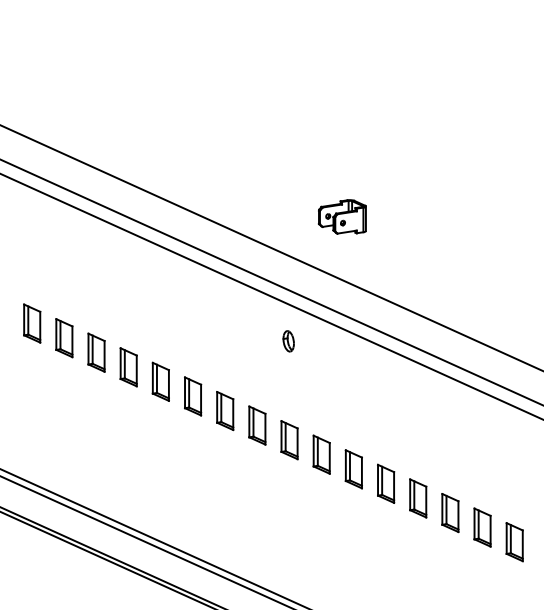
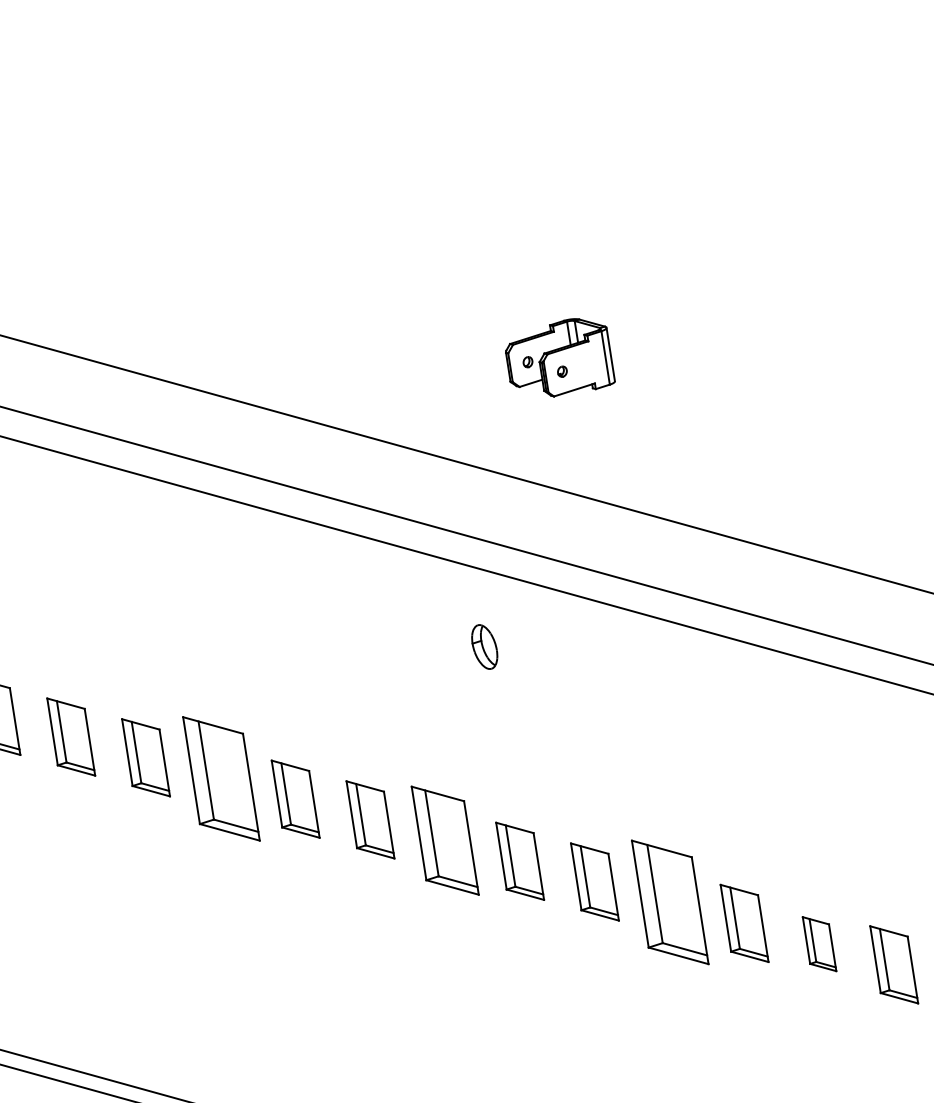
part: (160, 381) -> (219, 777), size x1.6
part: (257, 425) -> (445, 840), size x1.4
part: (353, 469) -> (668, 903), size x1.6
part: (418, 498) -> (820, 944), size x0.7

